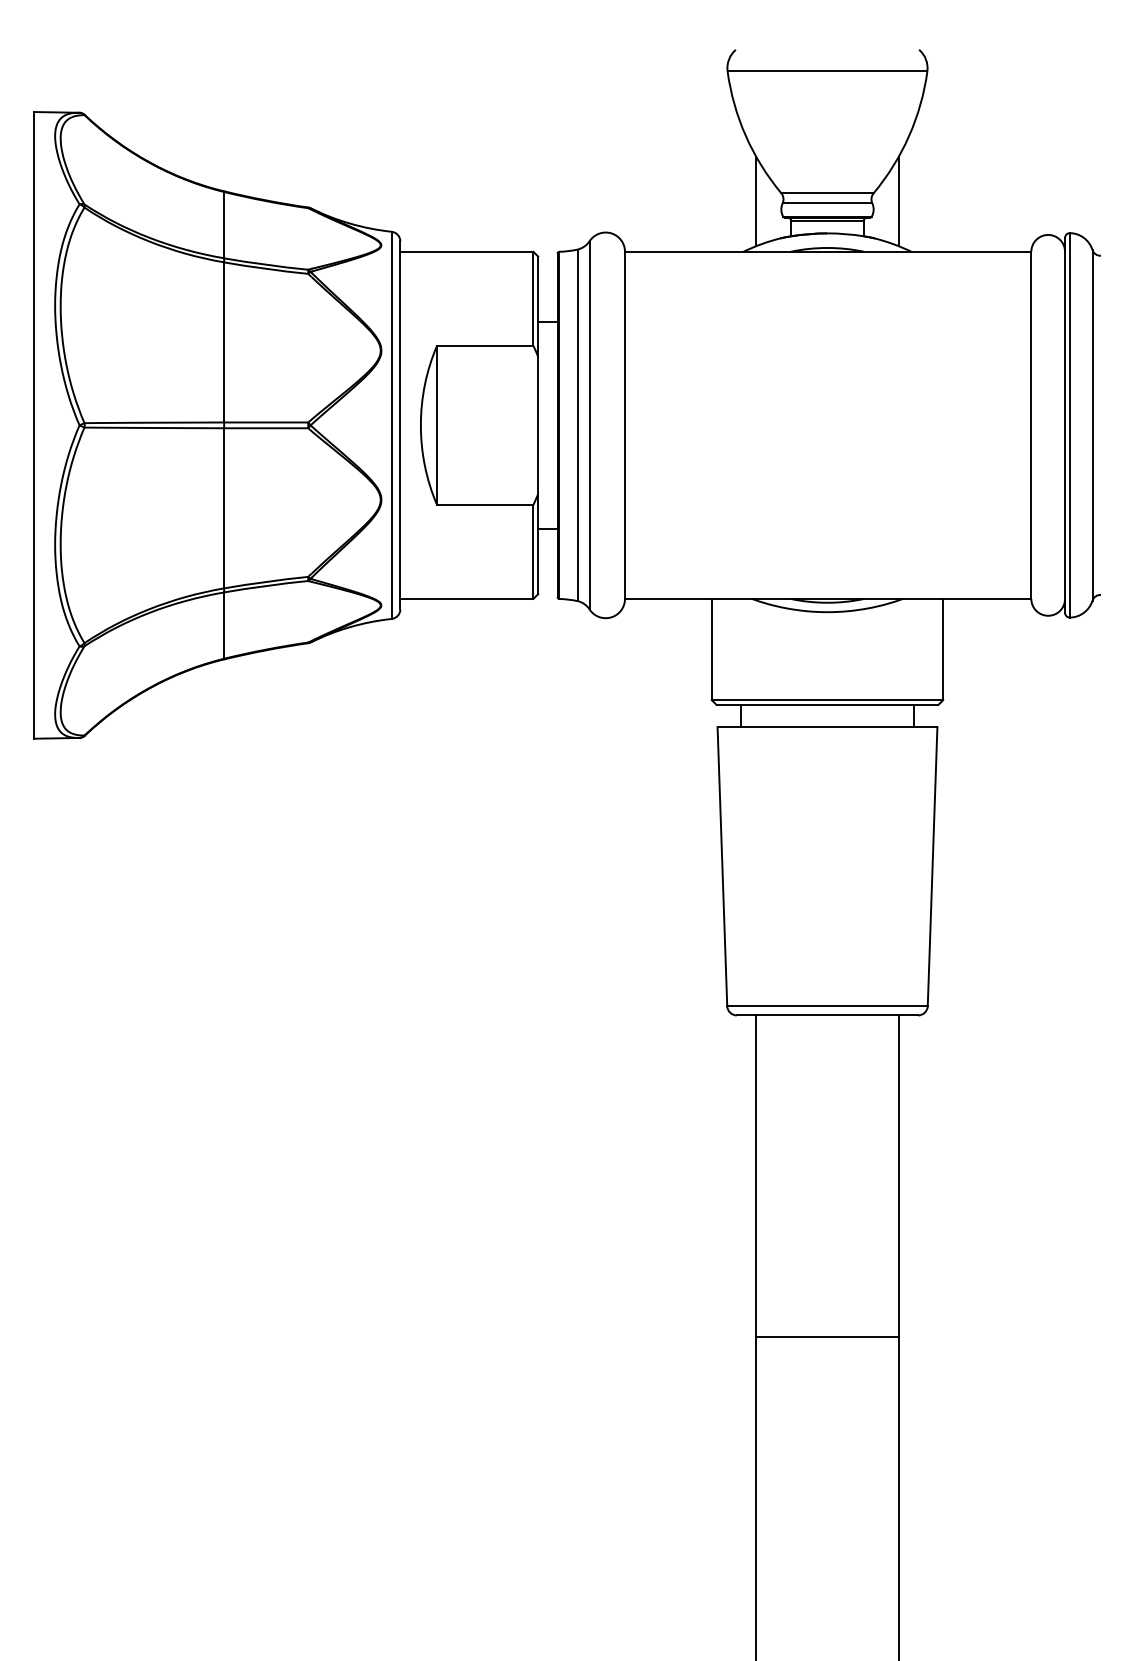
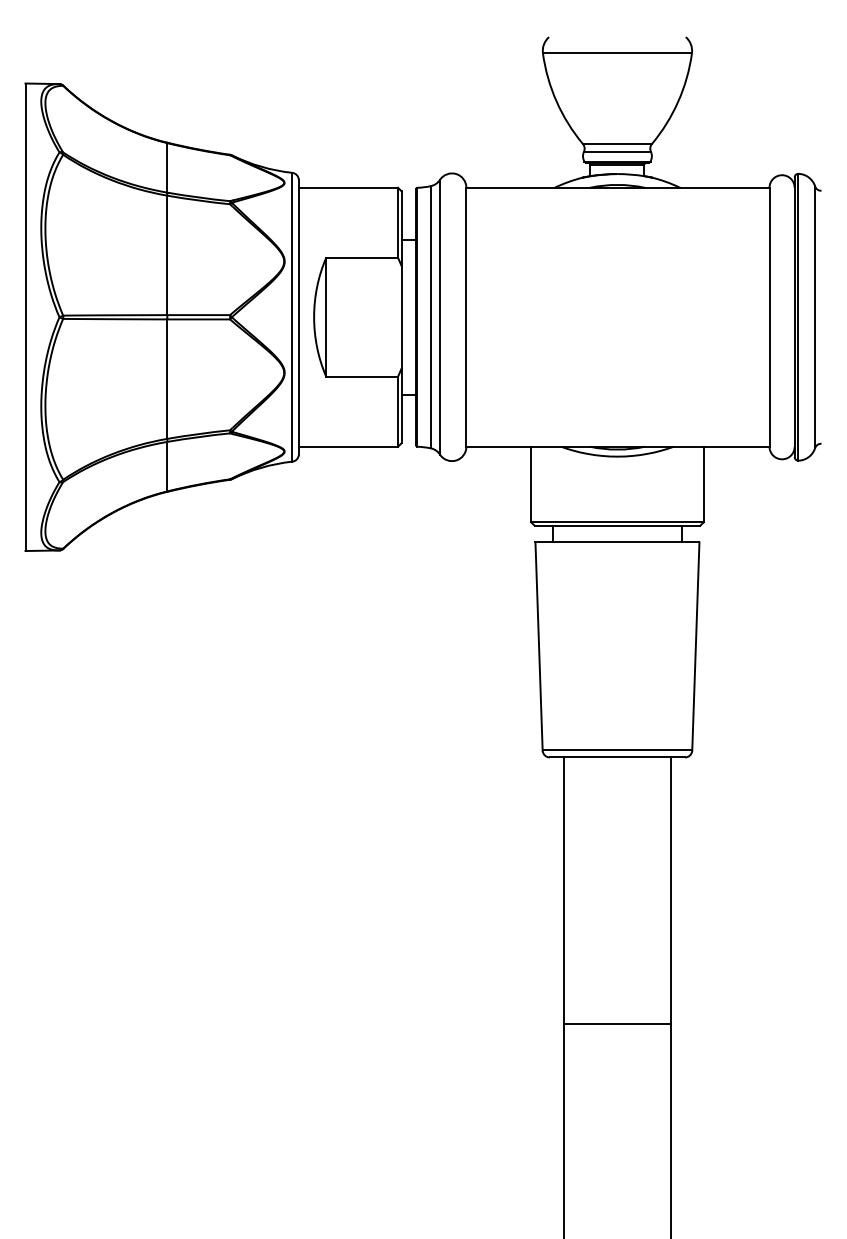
line: (756, 201) -> (564, 150), removed
line: (898, 201) -> (670, 150), removed
line: (827, 1337) -> (617, 1023), moved

